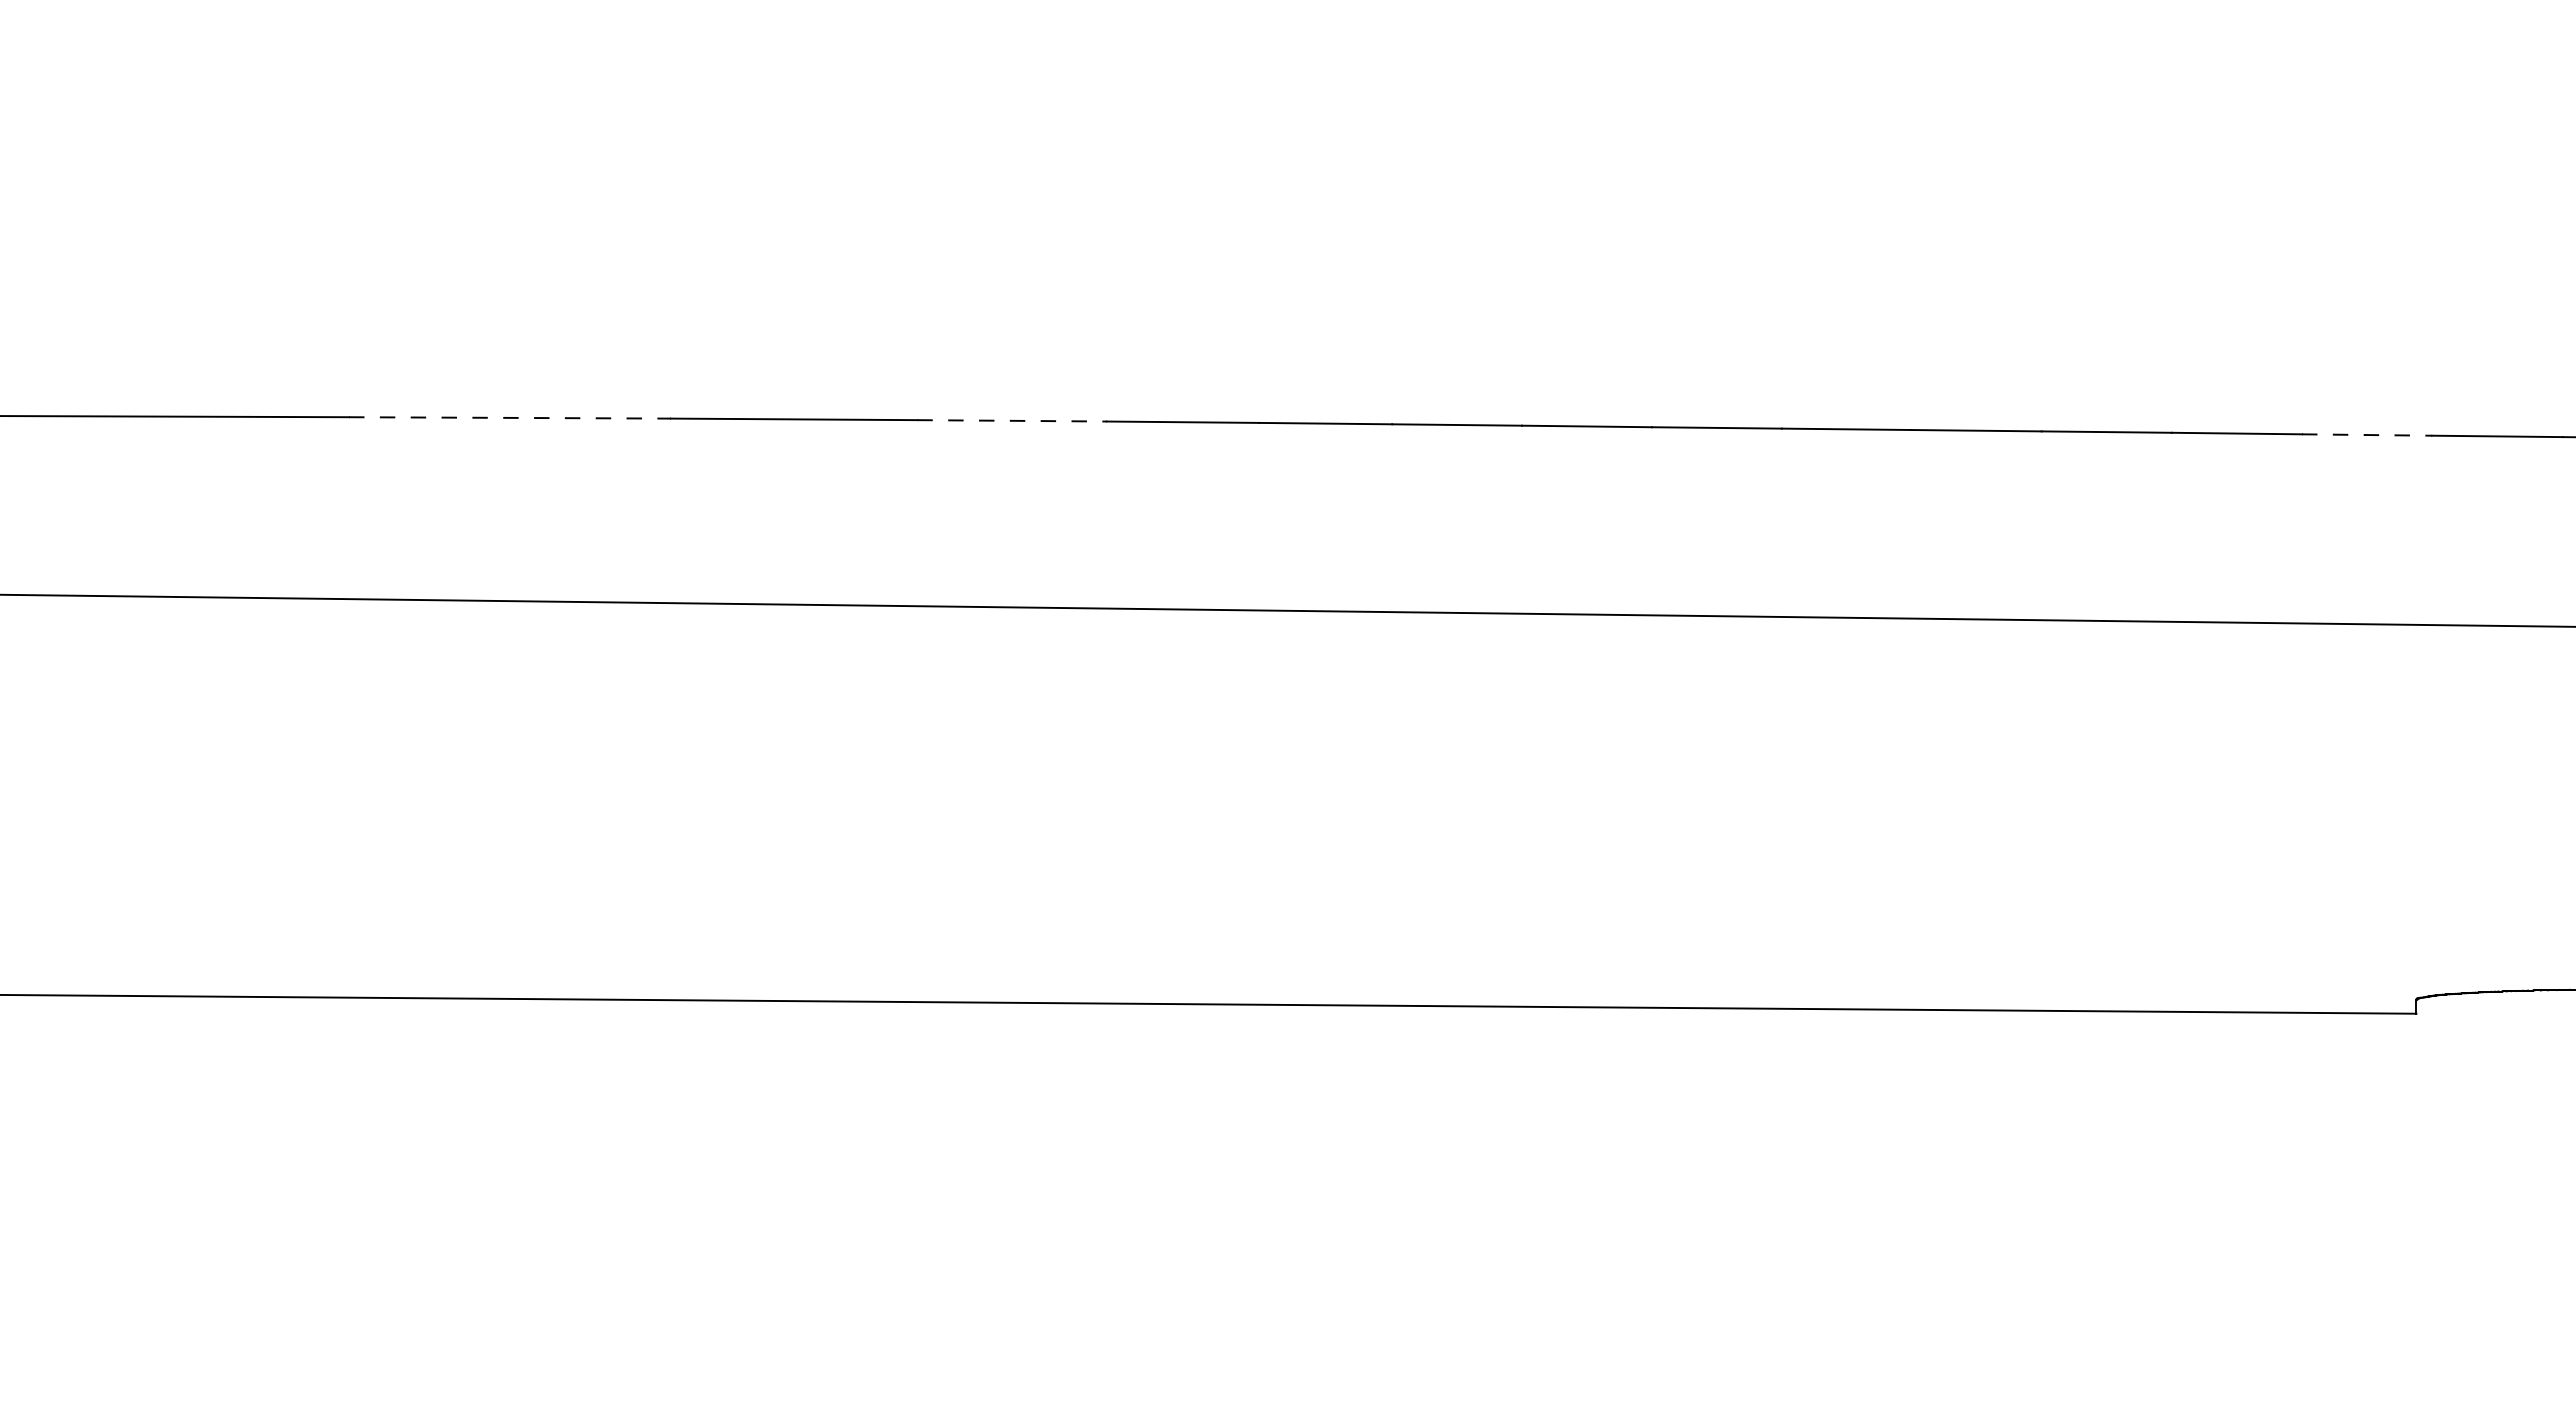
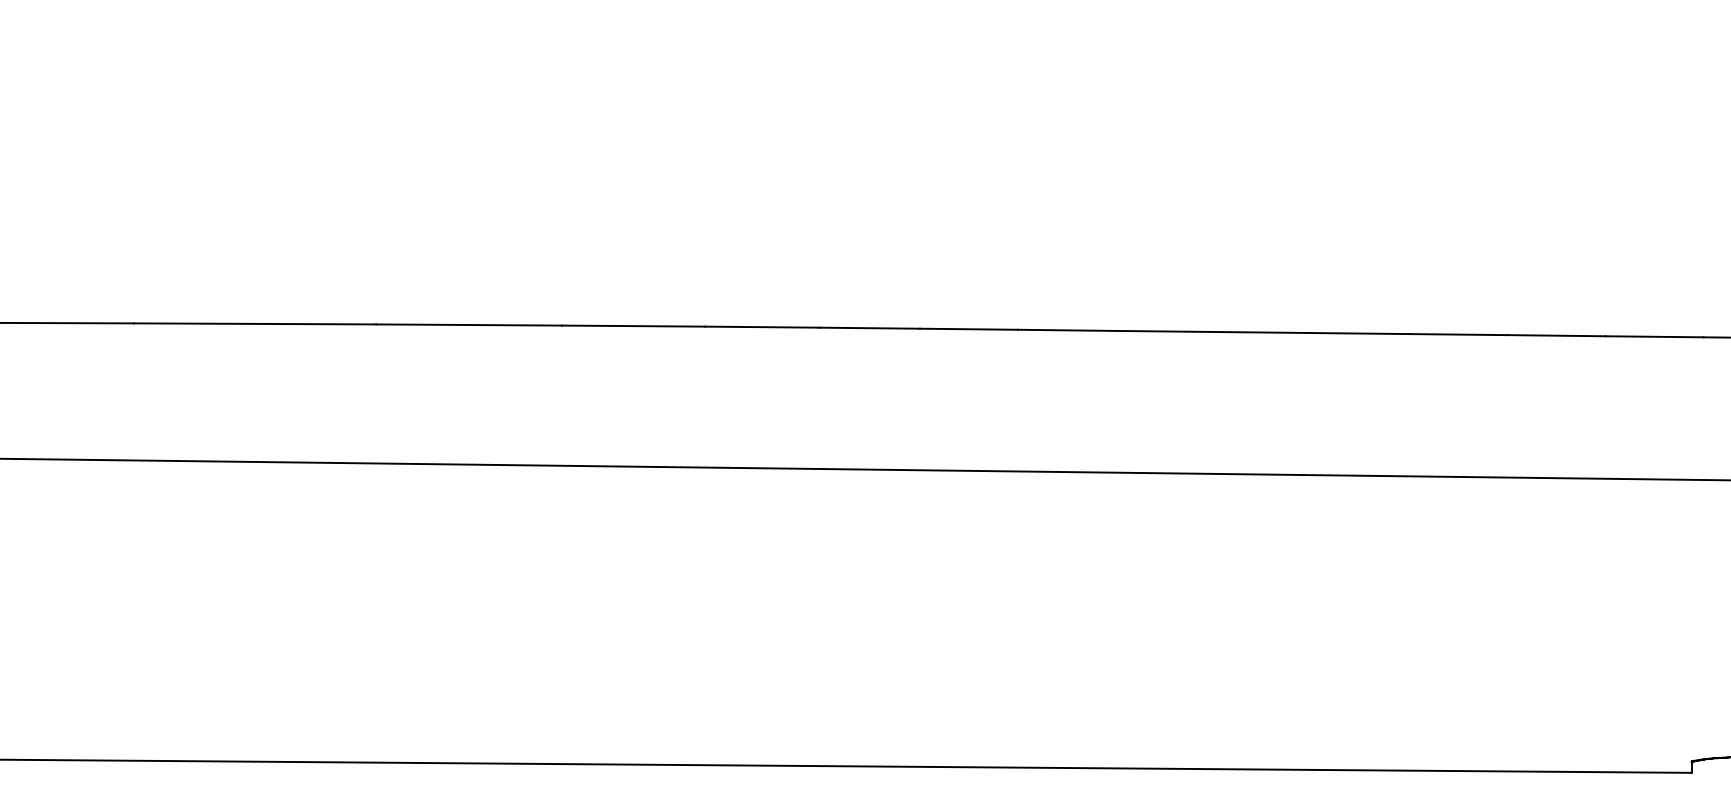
line: (510, 417) -> (255, 323), dashed -> solid
line: (1012, 420) -> (633, 325), dashed -> solid
line: (2367, 435) -> (1654, 337), dashed -> solid

